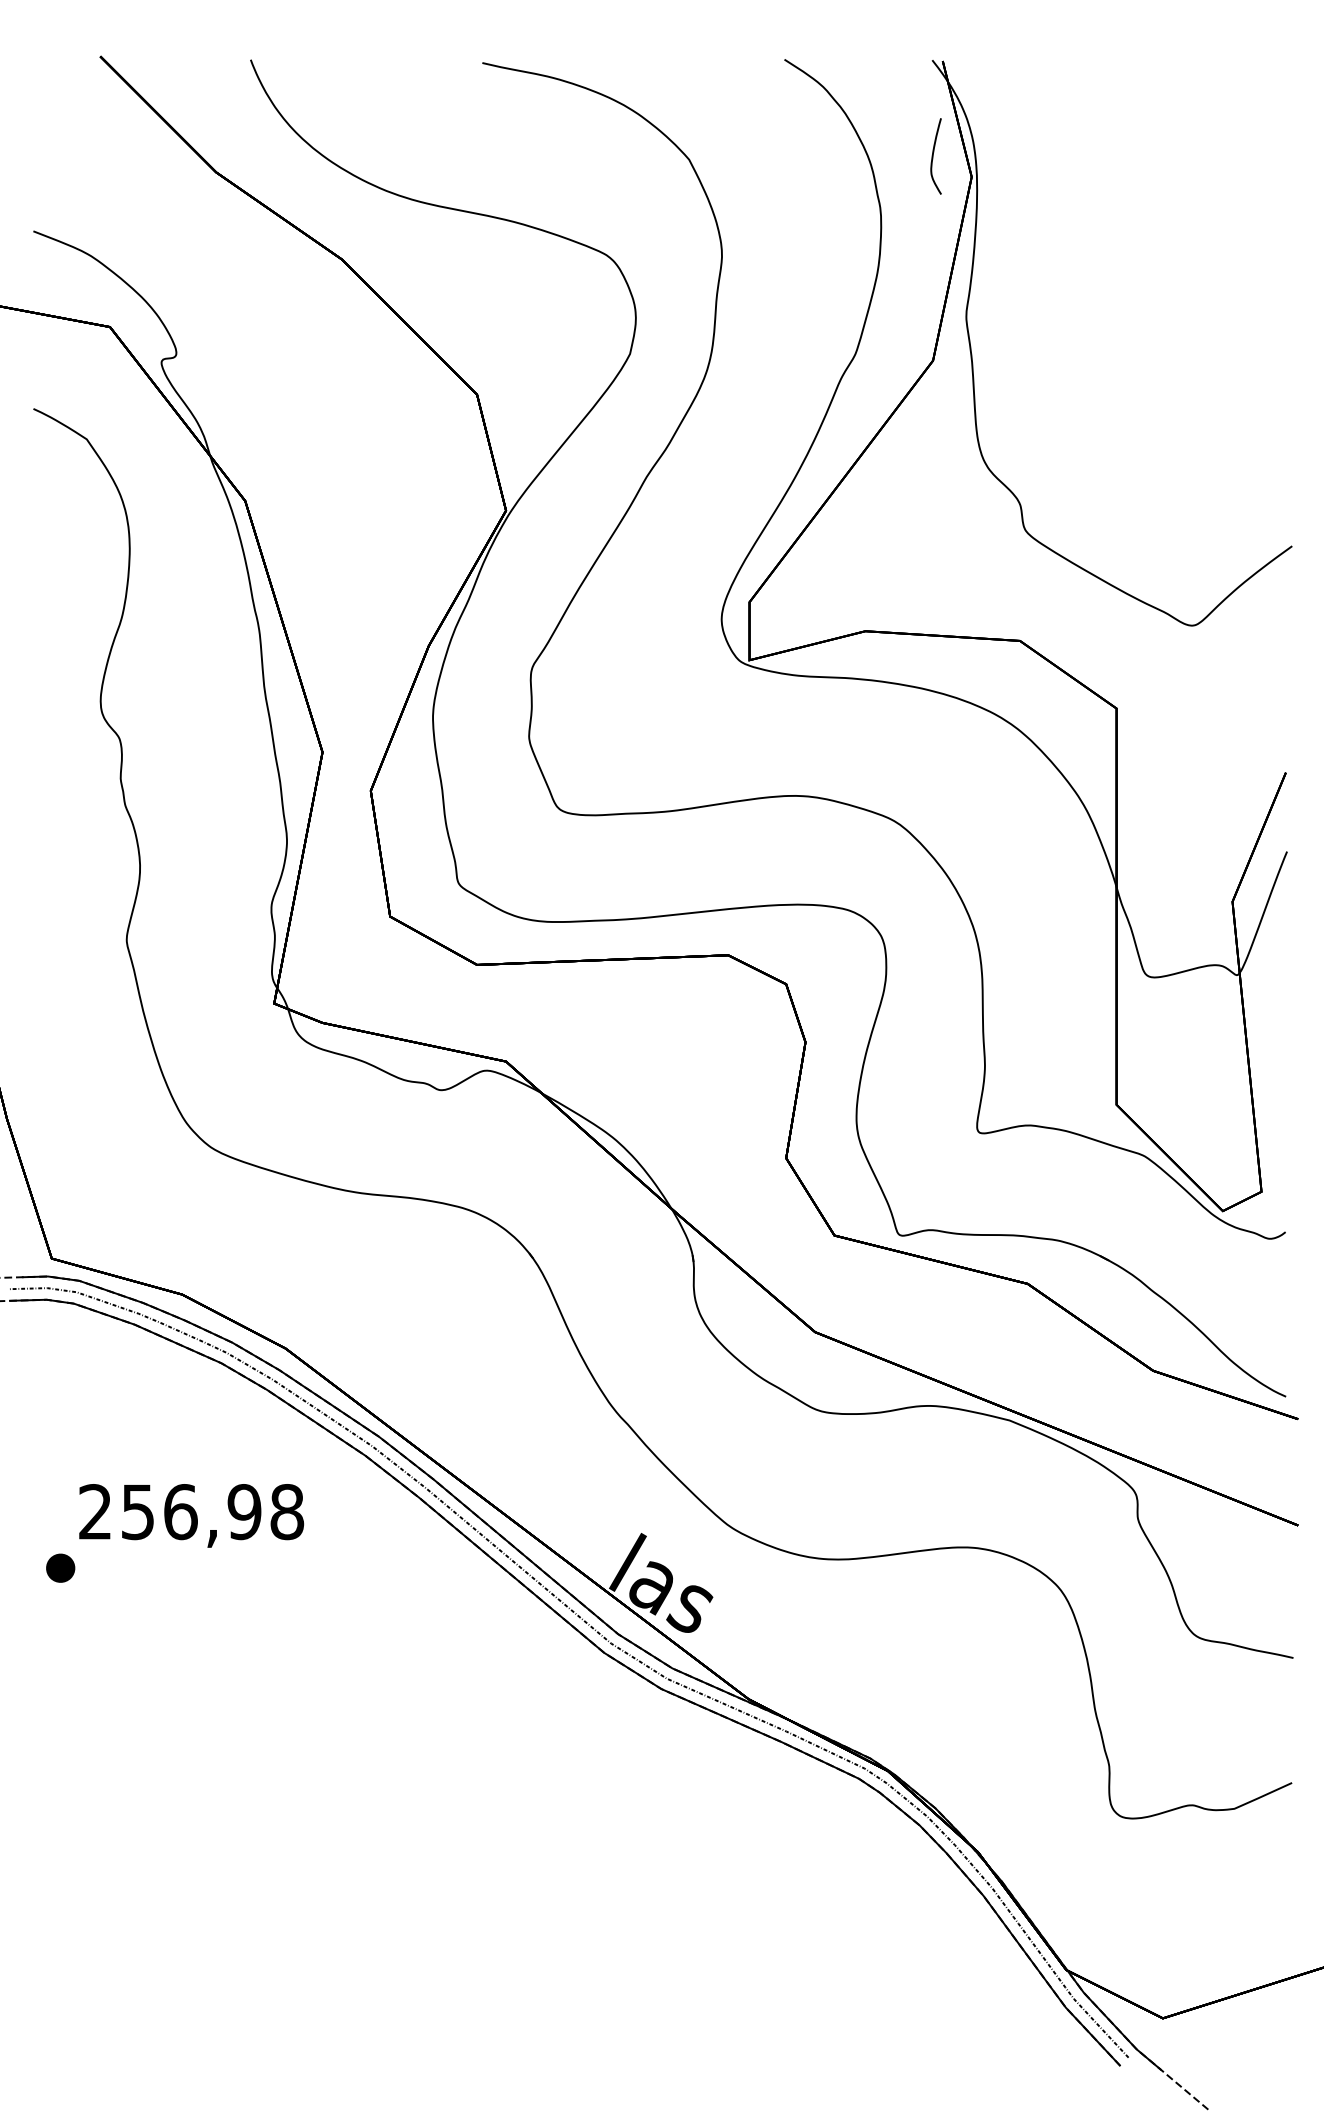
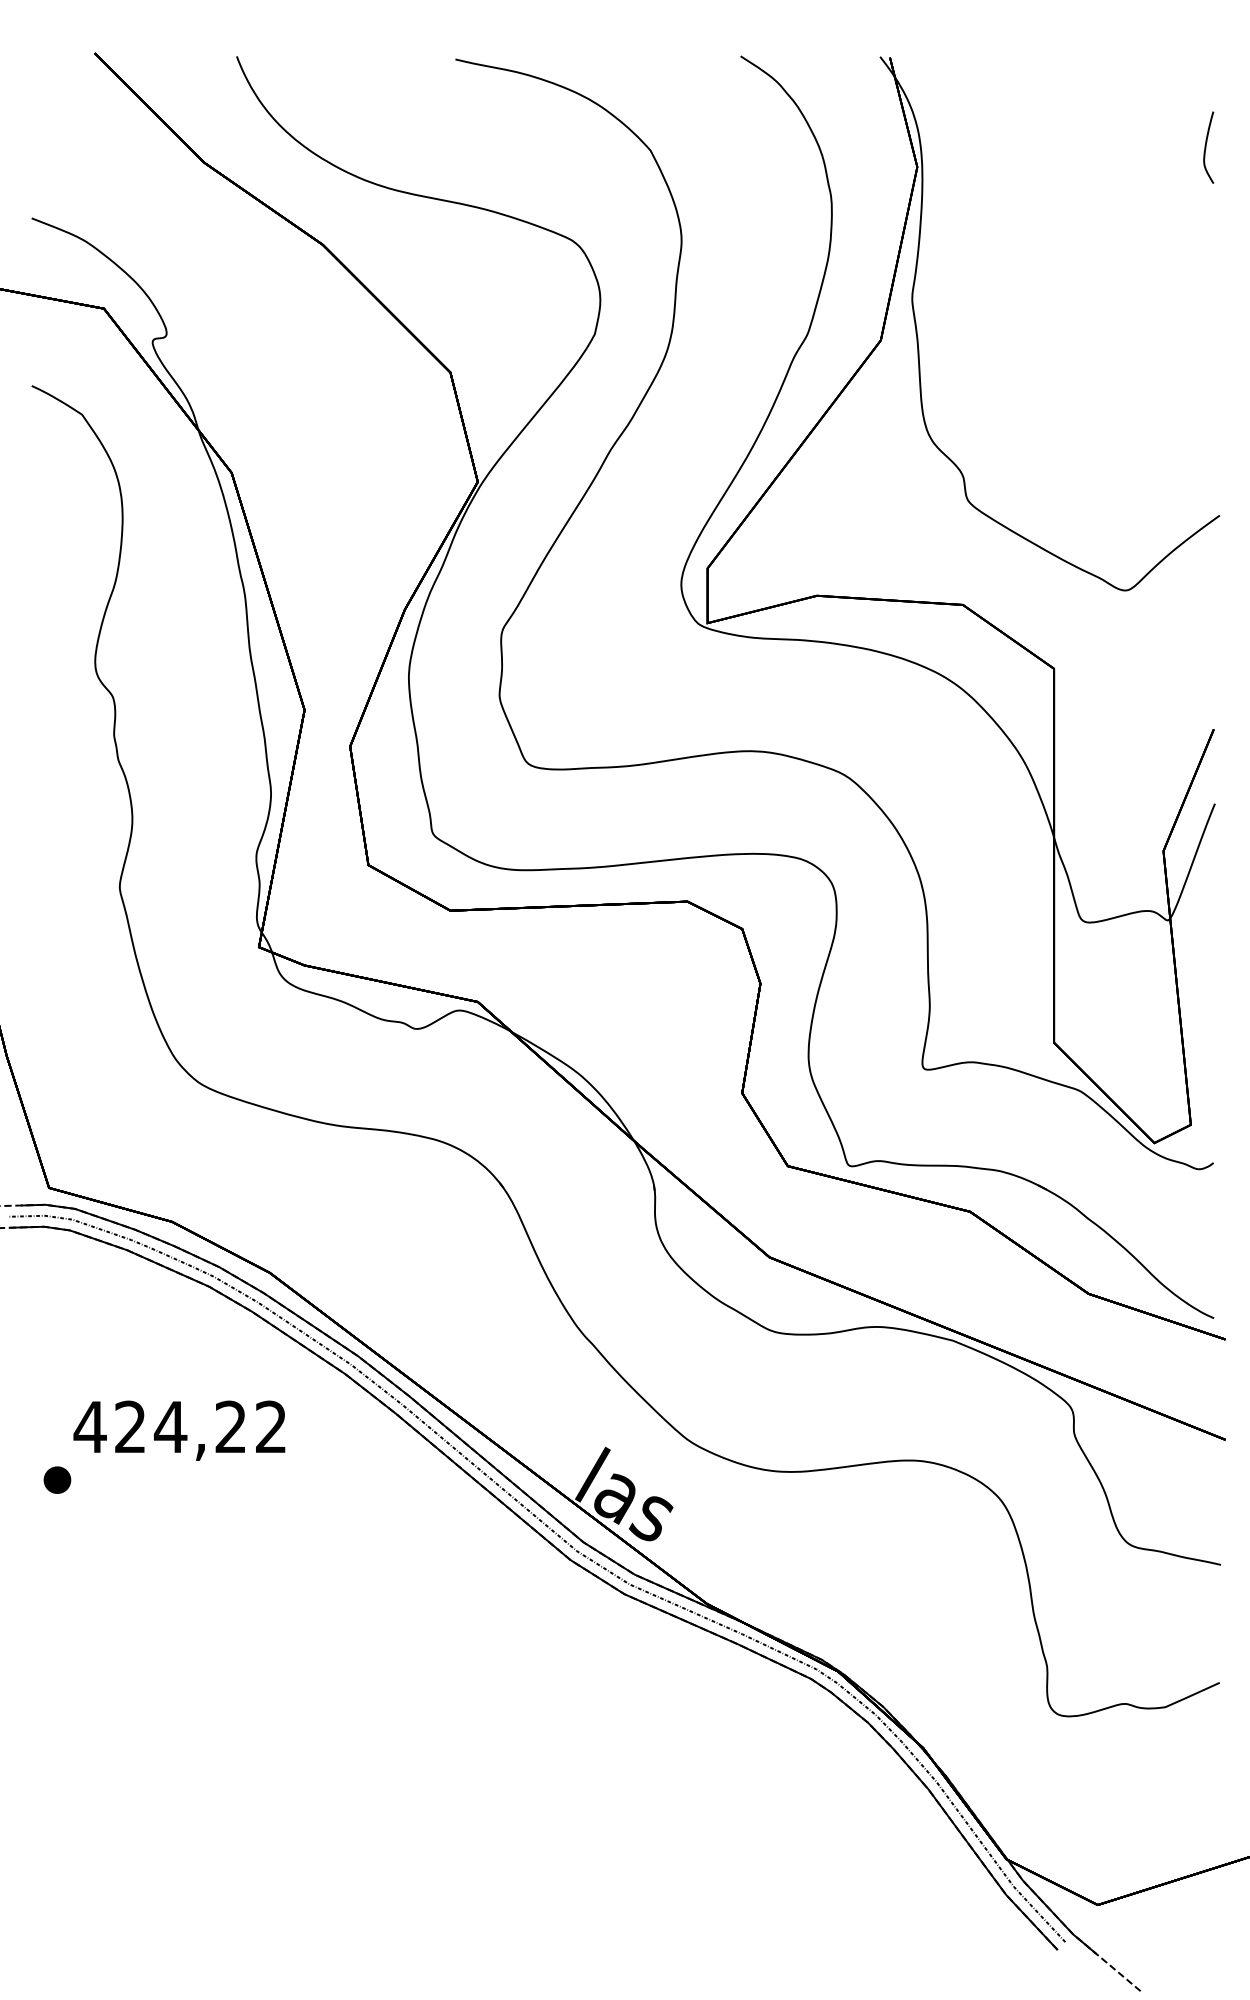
part: (935, 156) -> (1208, 147), moved
text: (191, 1511) -> (180, 1426), 256,98 -> 424,22

